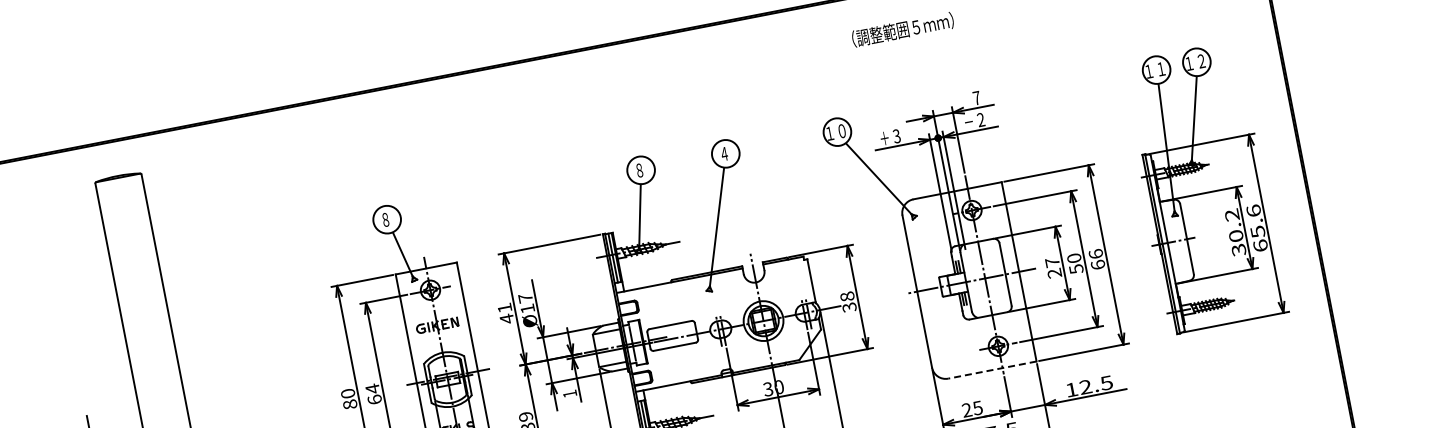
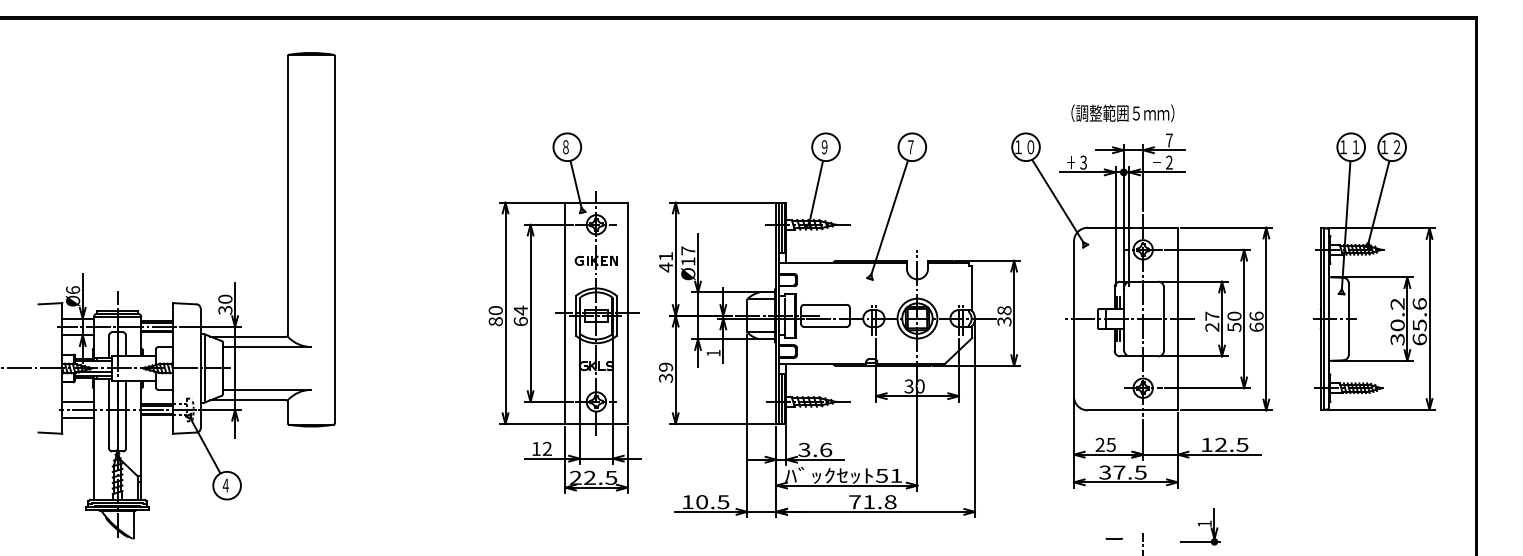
text: (902, 29) -> (1122, 112), moved
text: (724, 154) -> (910, 147), ４ -> ７
text: (639, 170) -> (824, 147), ８ -> ９
line: (992, 370) -> (1132, 410), dashed -> solid

